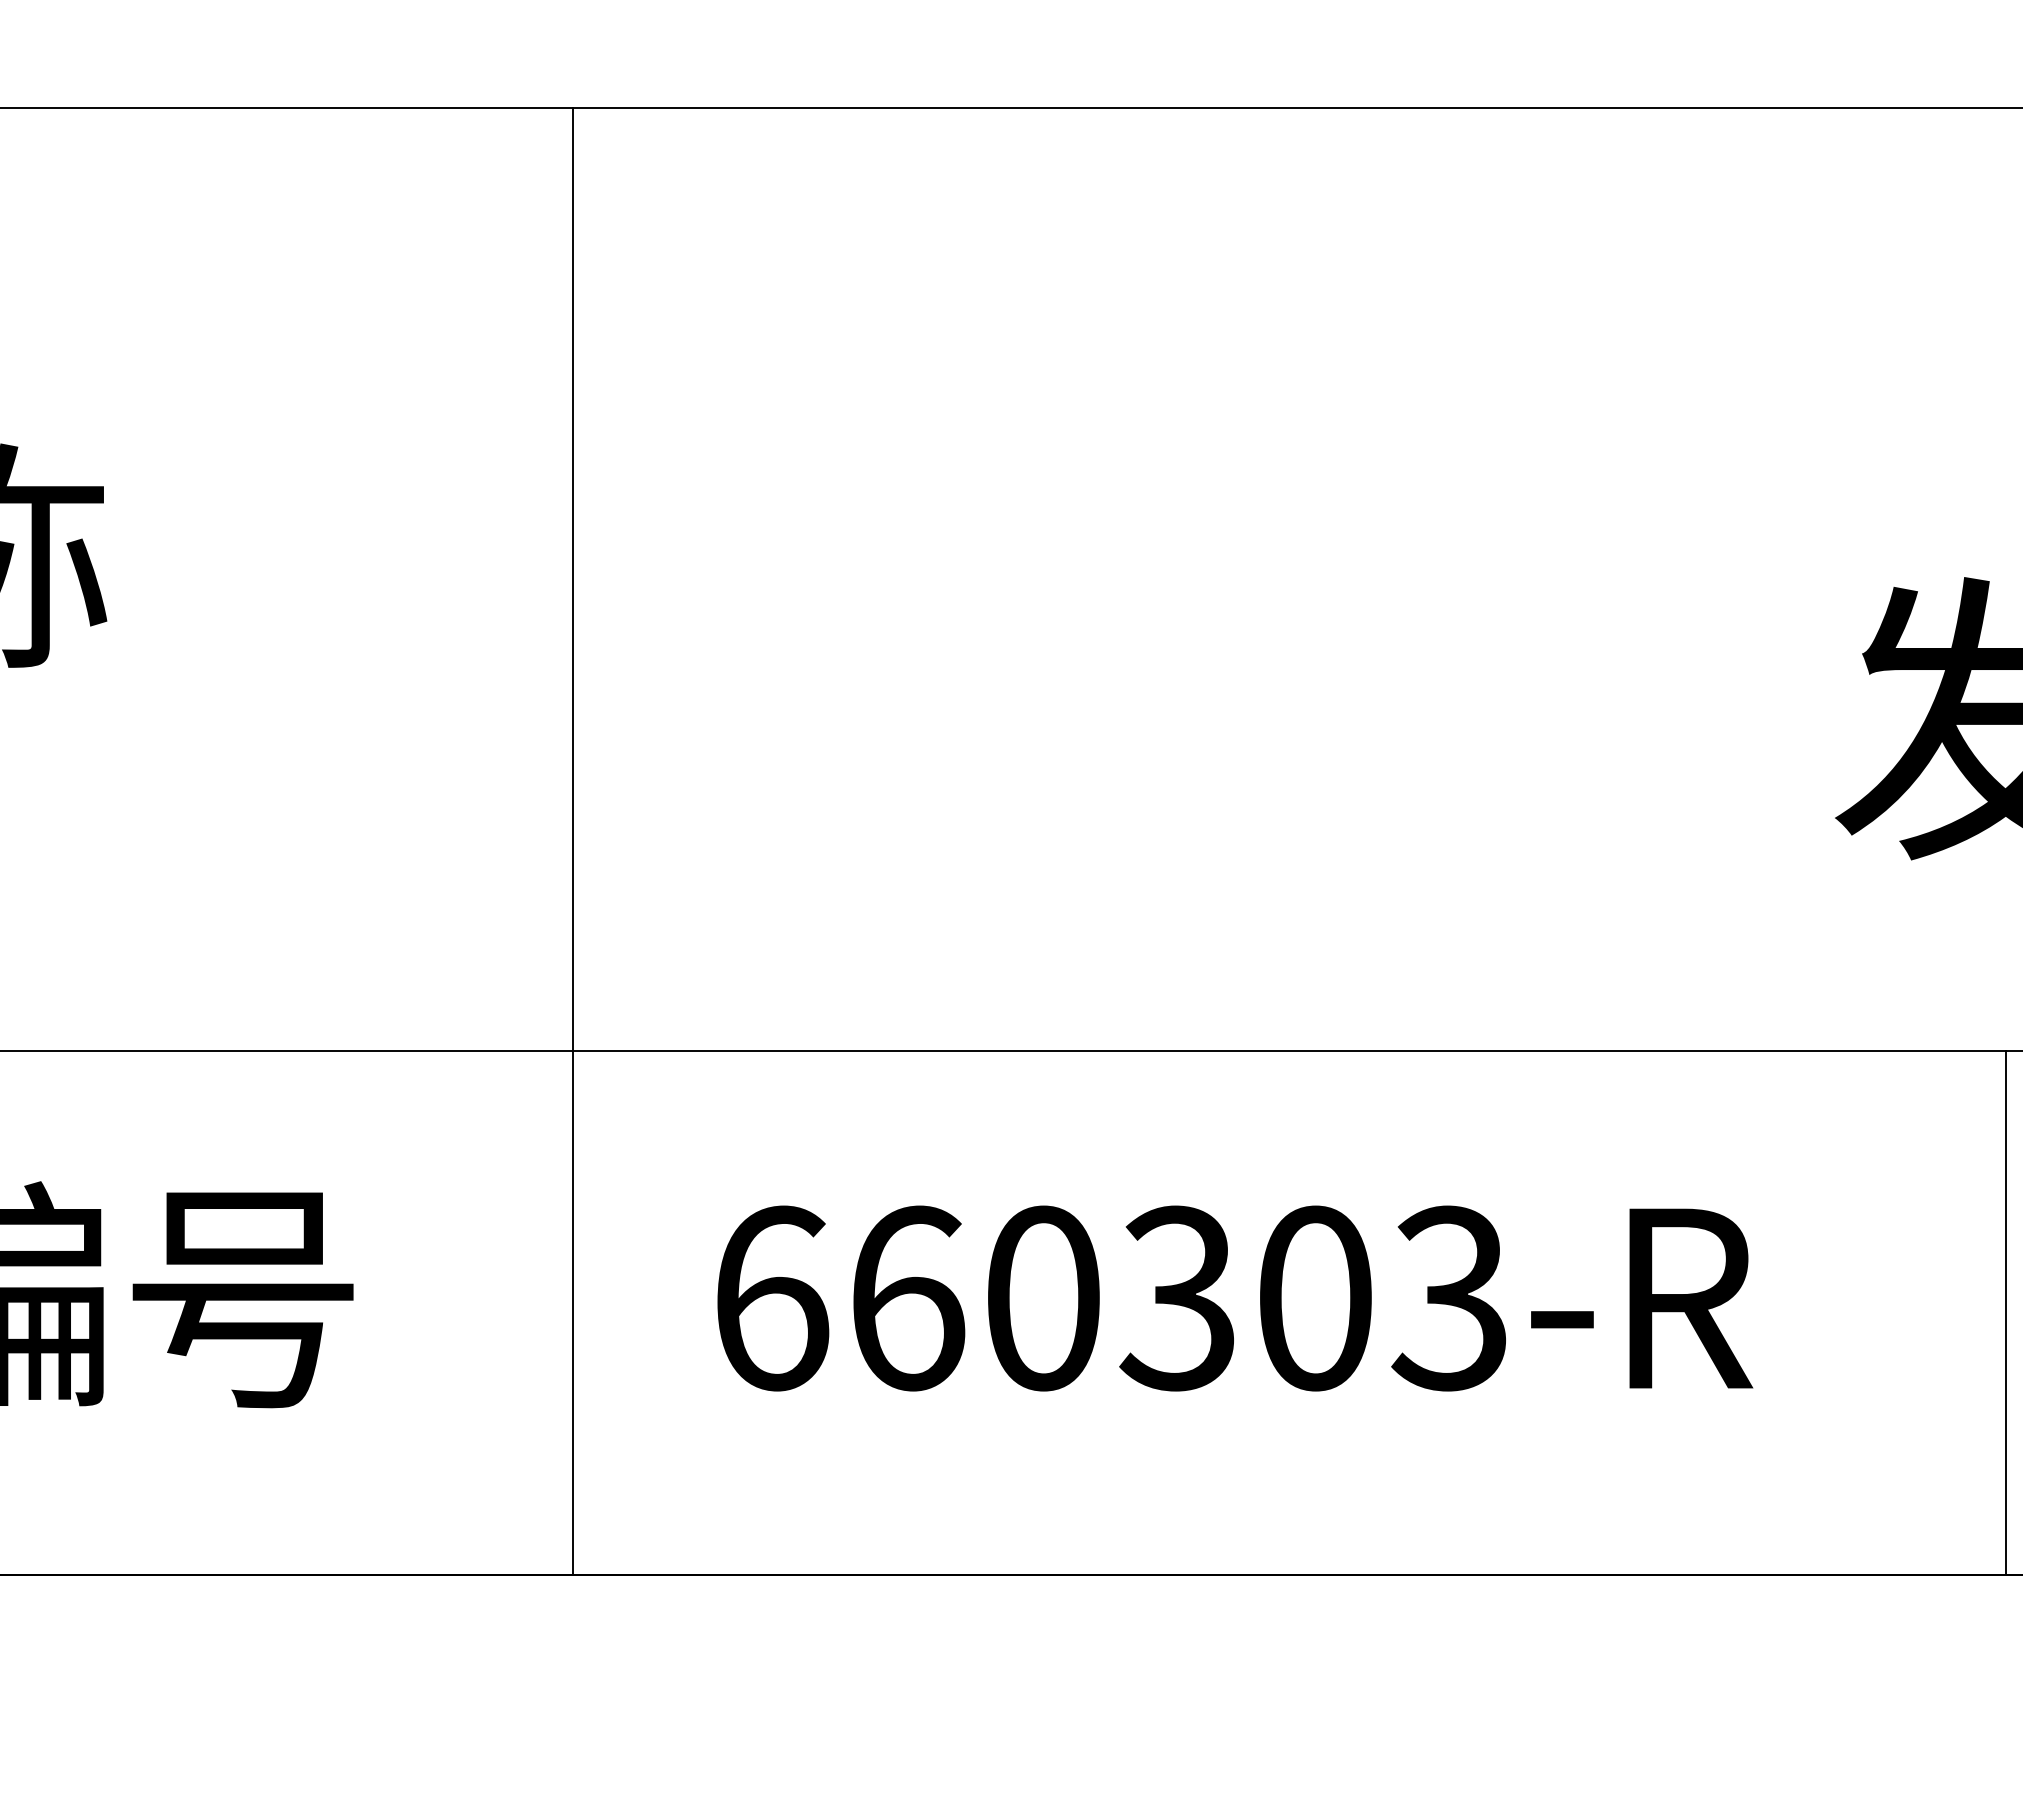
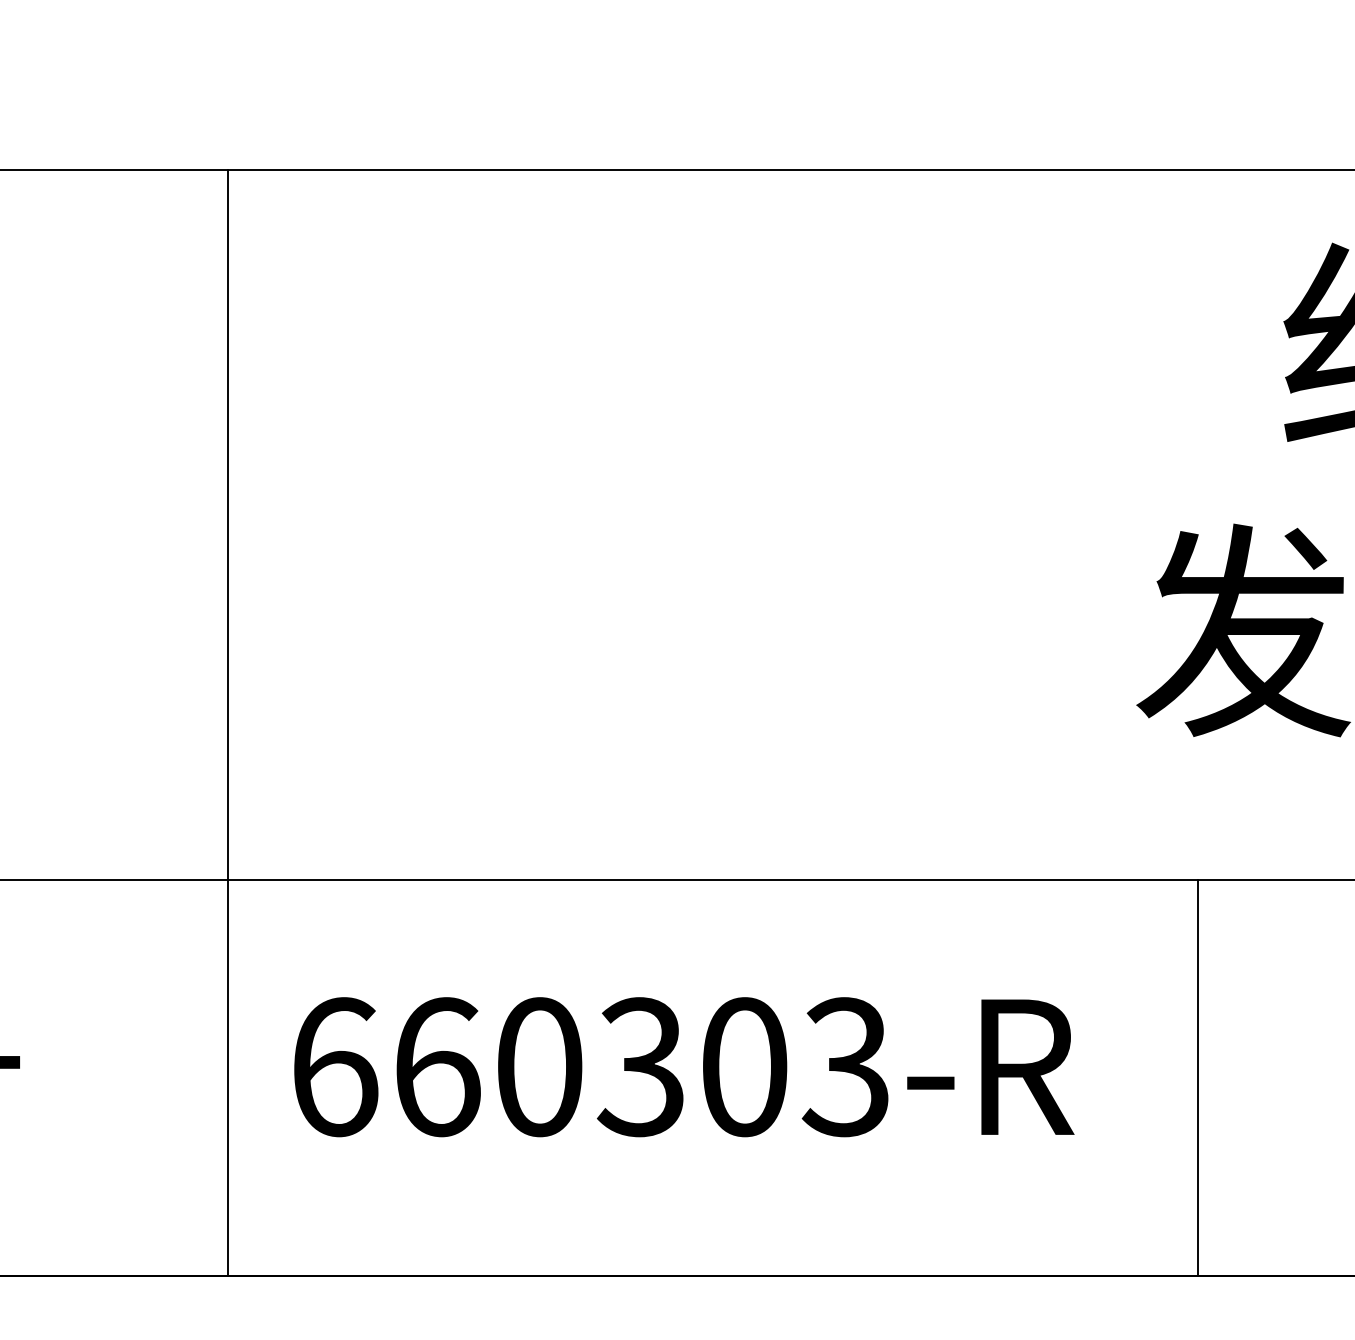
line: (573, 841) -> (227, 722), moved
line: (2005, 1312) -> (1198, 1077), moved

